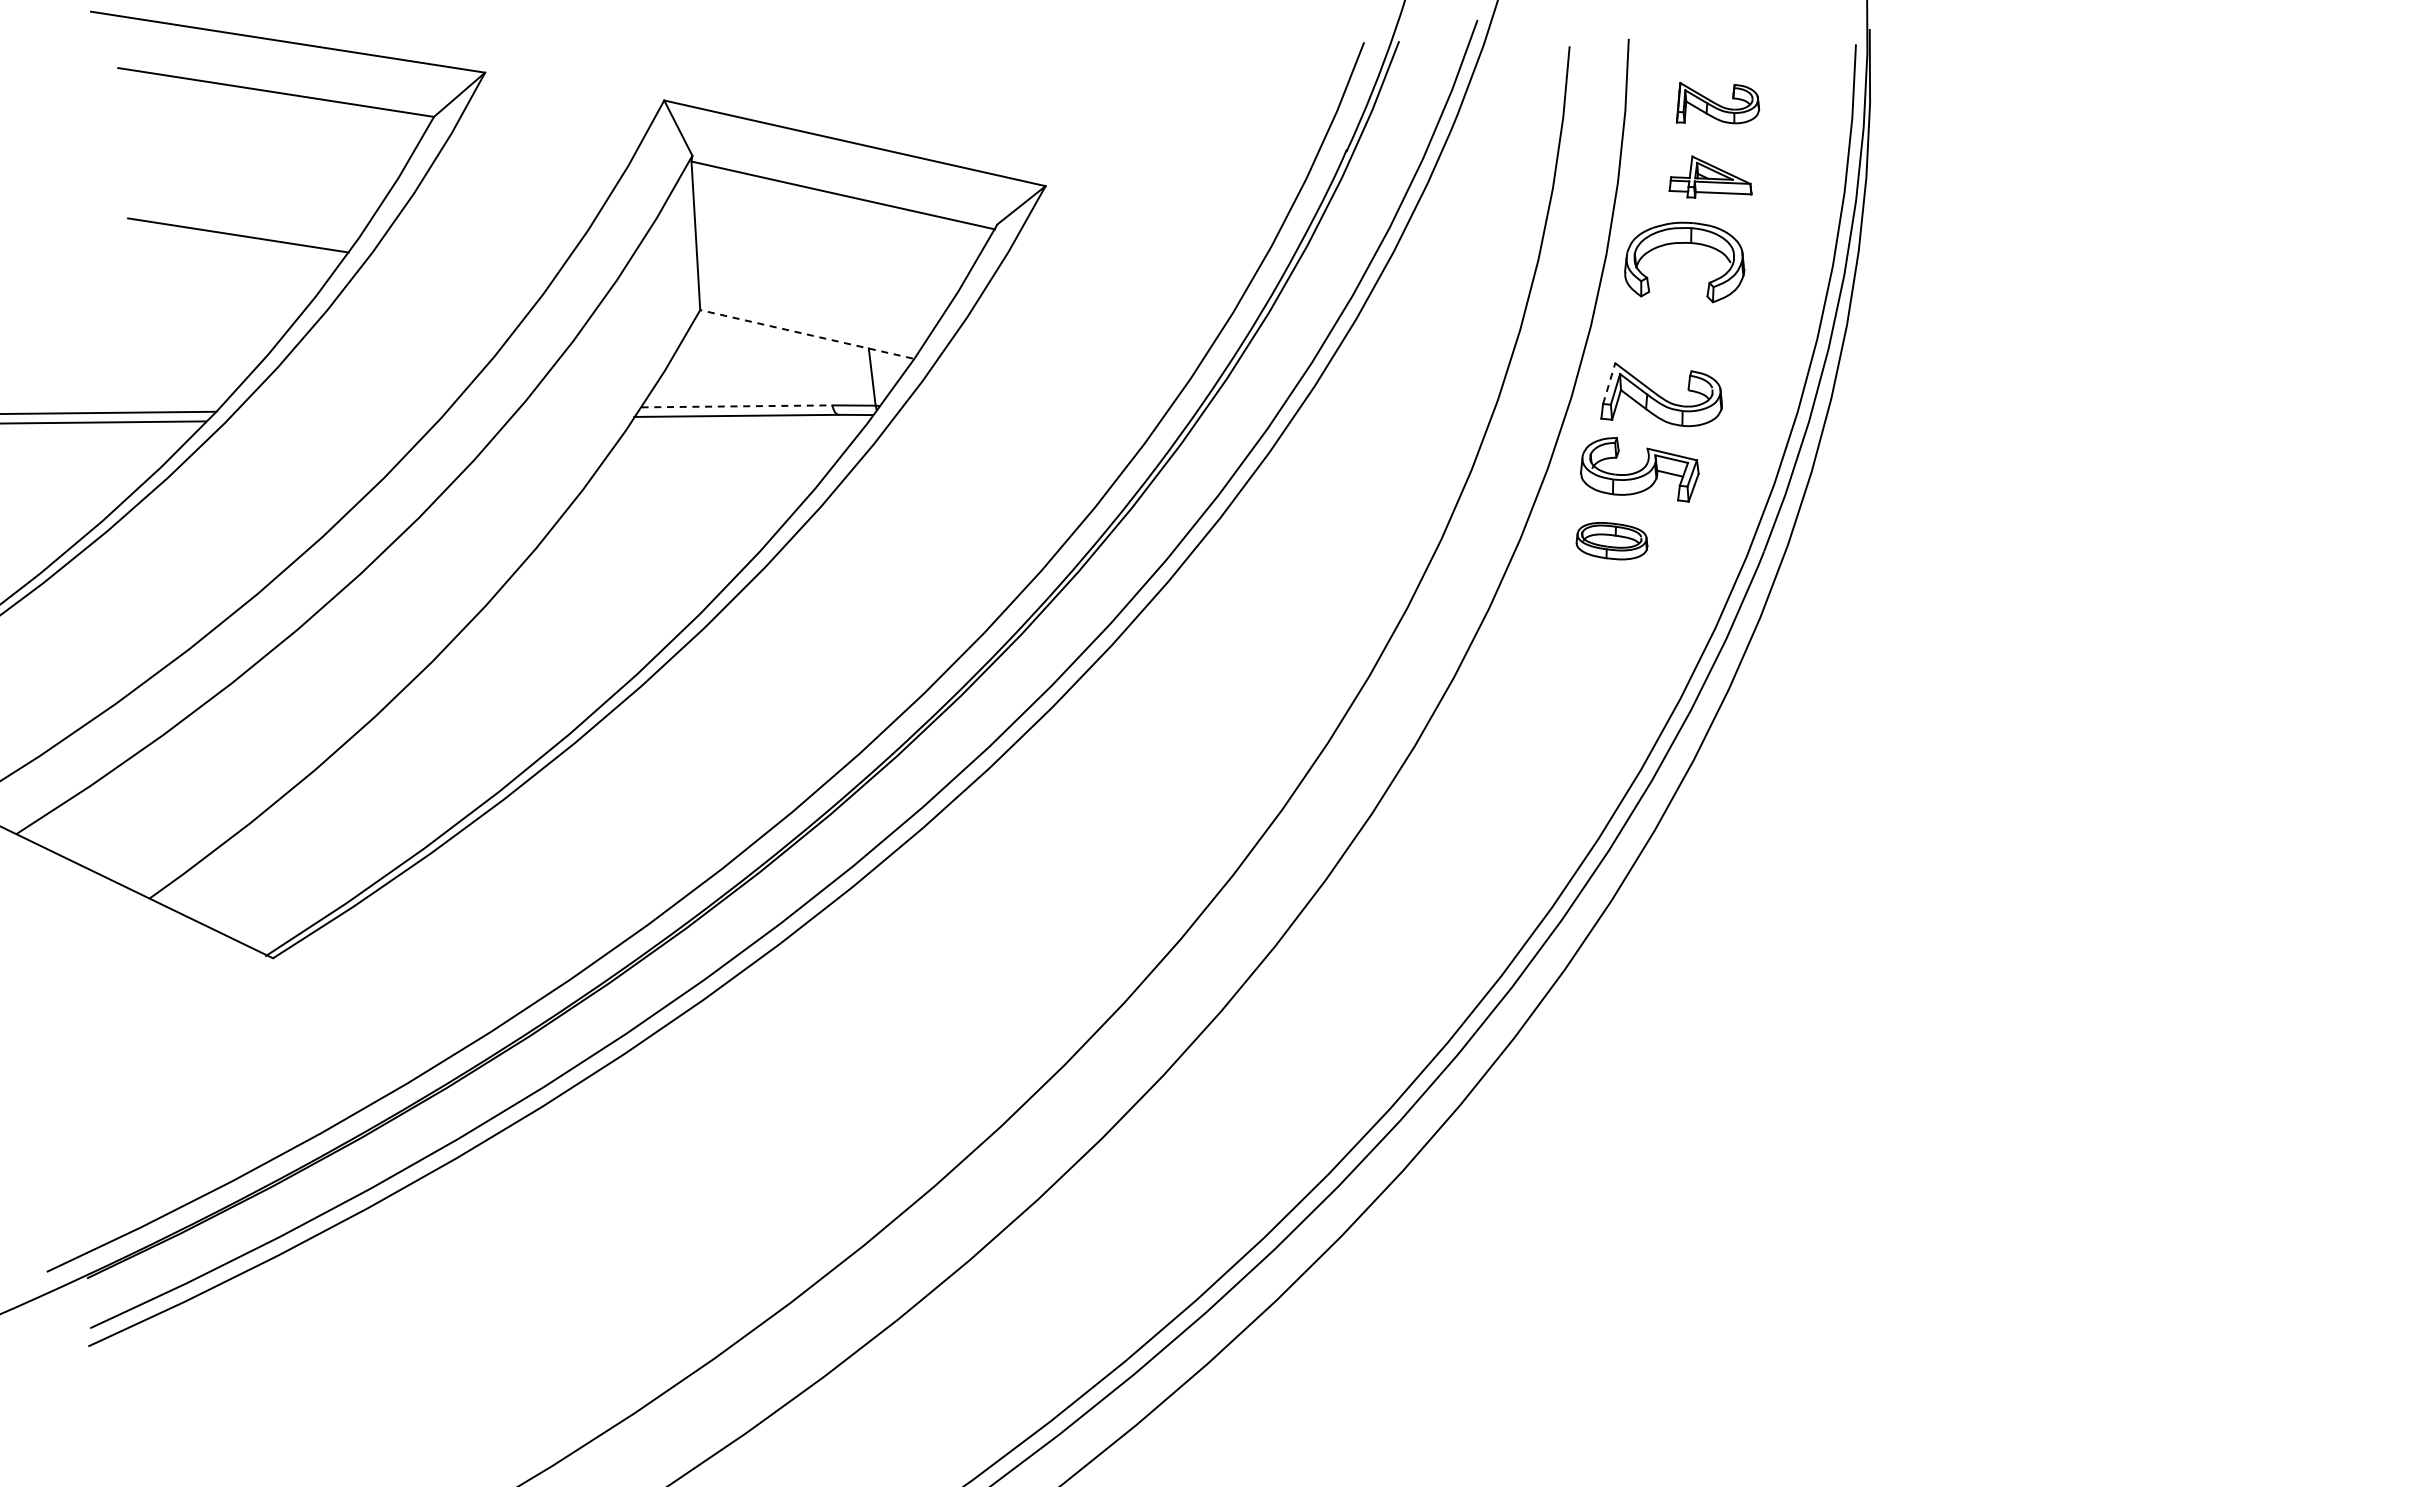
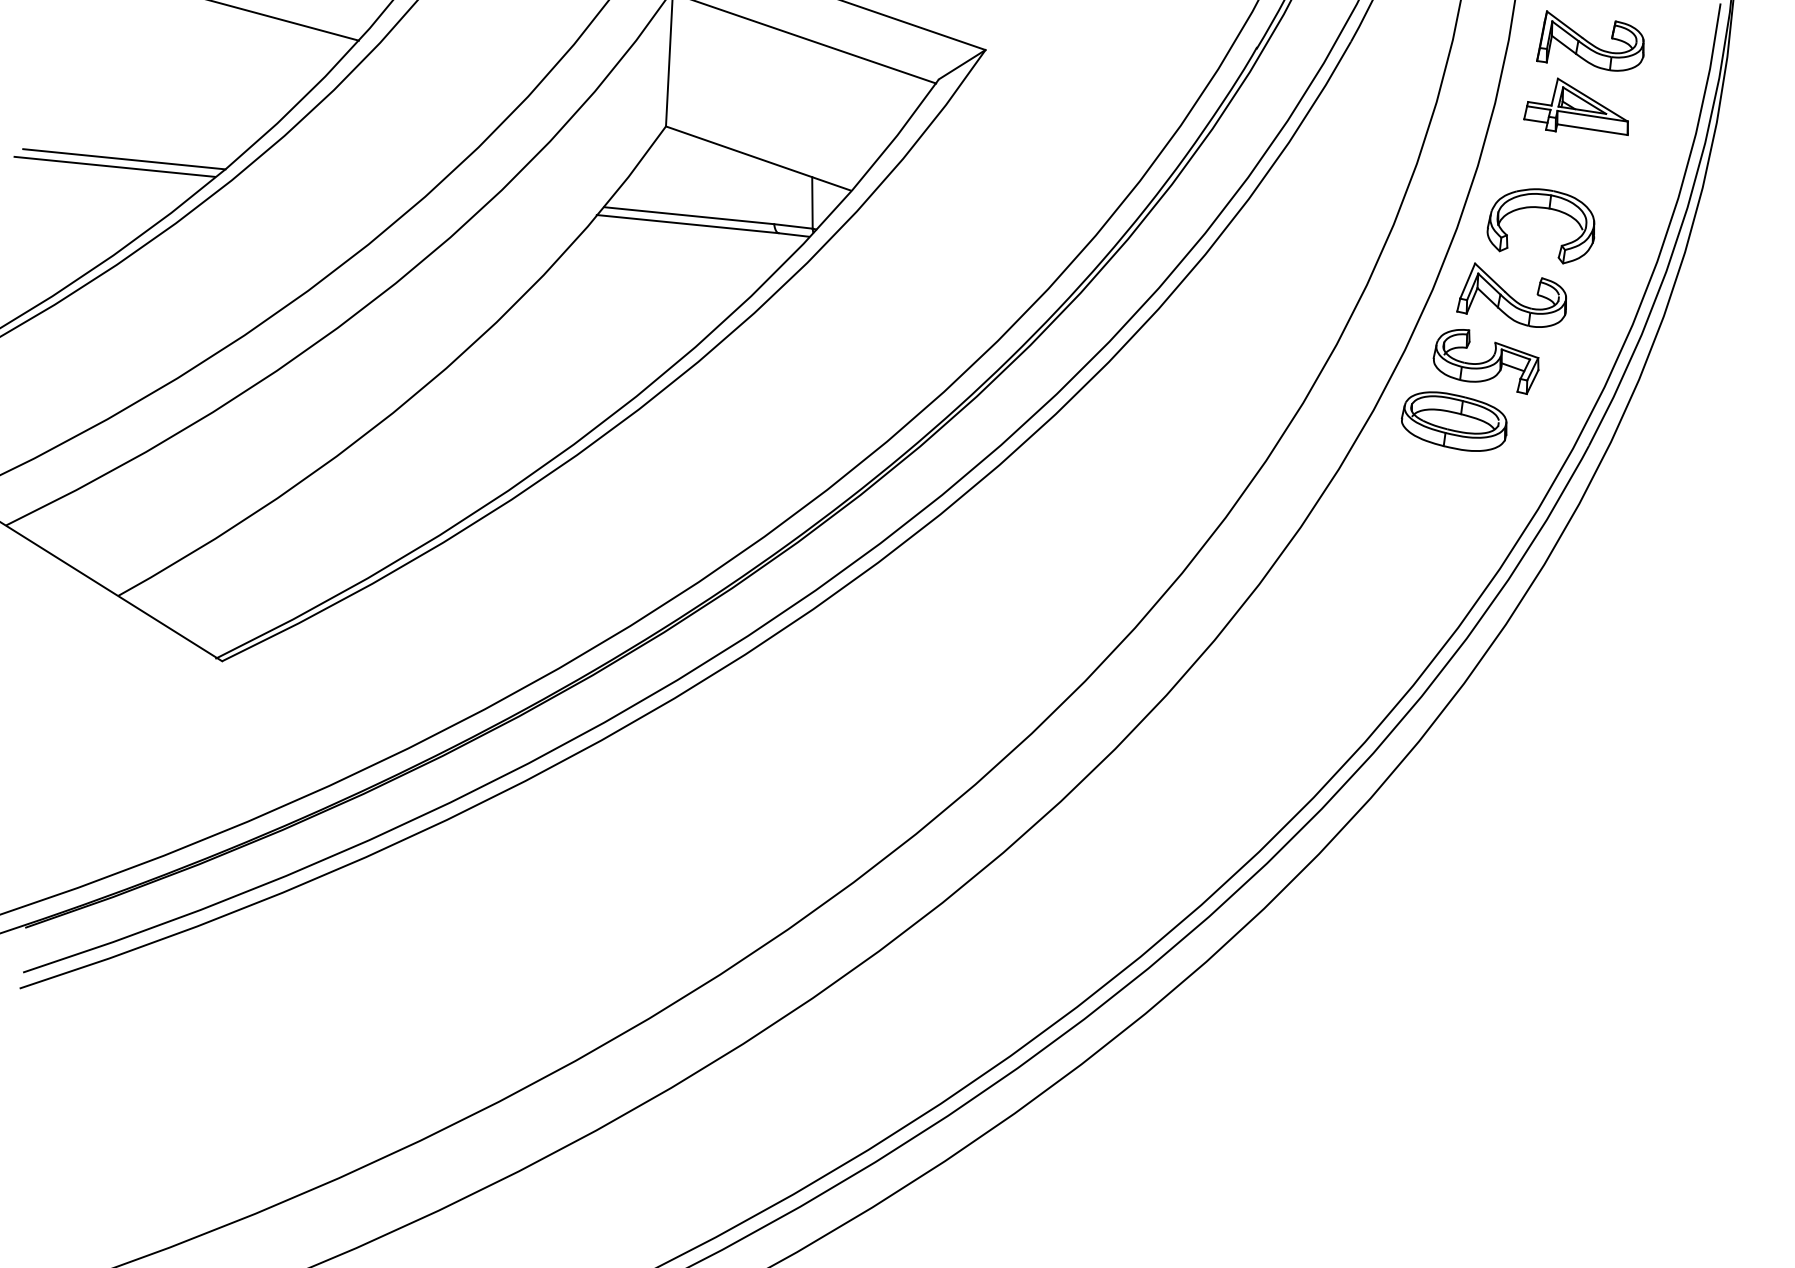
part: (1717, 102) -> (1591, 41), size x1.43
part: (1710, 176) -> (1578, 106), size x1.43
part: (1684, 243) -> (1543, 208), moved
line: (806, 334) -> (758, 158), dashed -> solid
line: (1609, 383) -> (1467, 281), dashed -> solid
line: (737, 406) -> (689, 215), dashed -> solid
part: (1611, 540) -> (1454, 420), size x1.67

